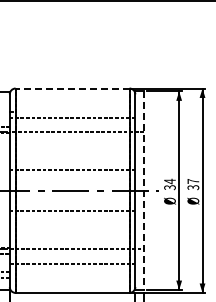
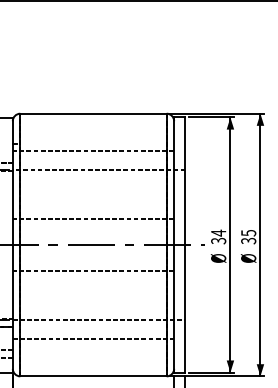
line: (72, 88) -> (93, 113), dashed -> solid
text: (193, 181) -> (248, 233), 37 -> 35
line: (144, 191) -> (185, 246), dashed -> solid

